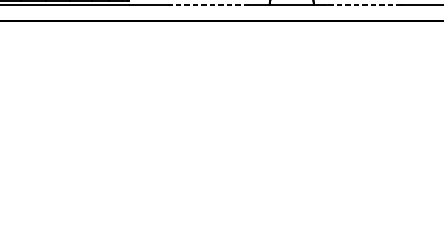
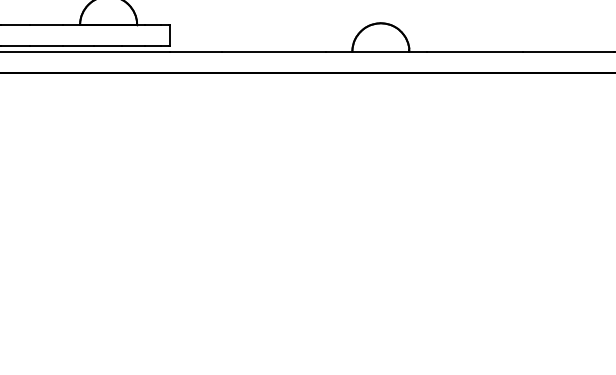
line: (208, 4) -> (273, 51), dashed -> solid
line: (364, 4) -> (474, 51), dashed -> solid

